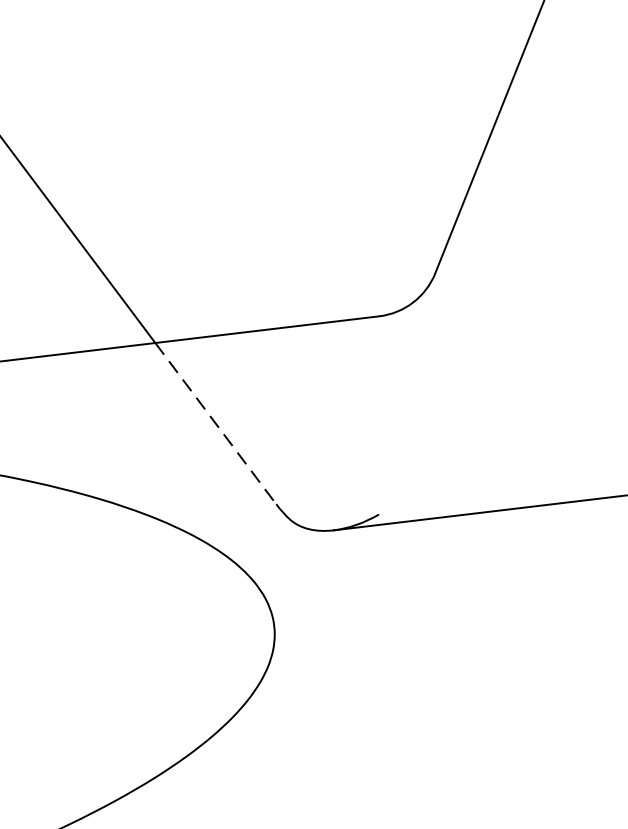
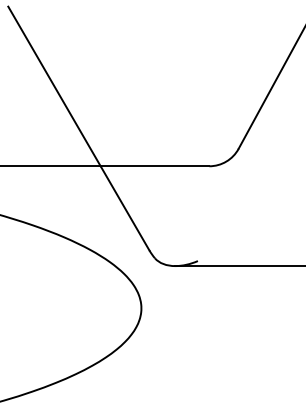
line: (216, 423) -> (125, 208), dashed -> solid

